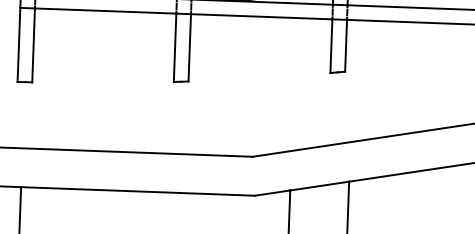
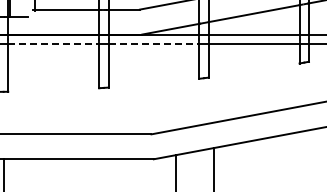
line: (106, 11) -> (54, 44), solid -> dashed
line: (262, 17) -> (154, 44), solid -> dashed

